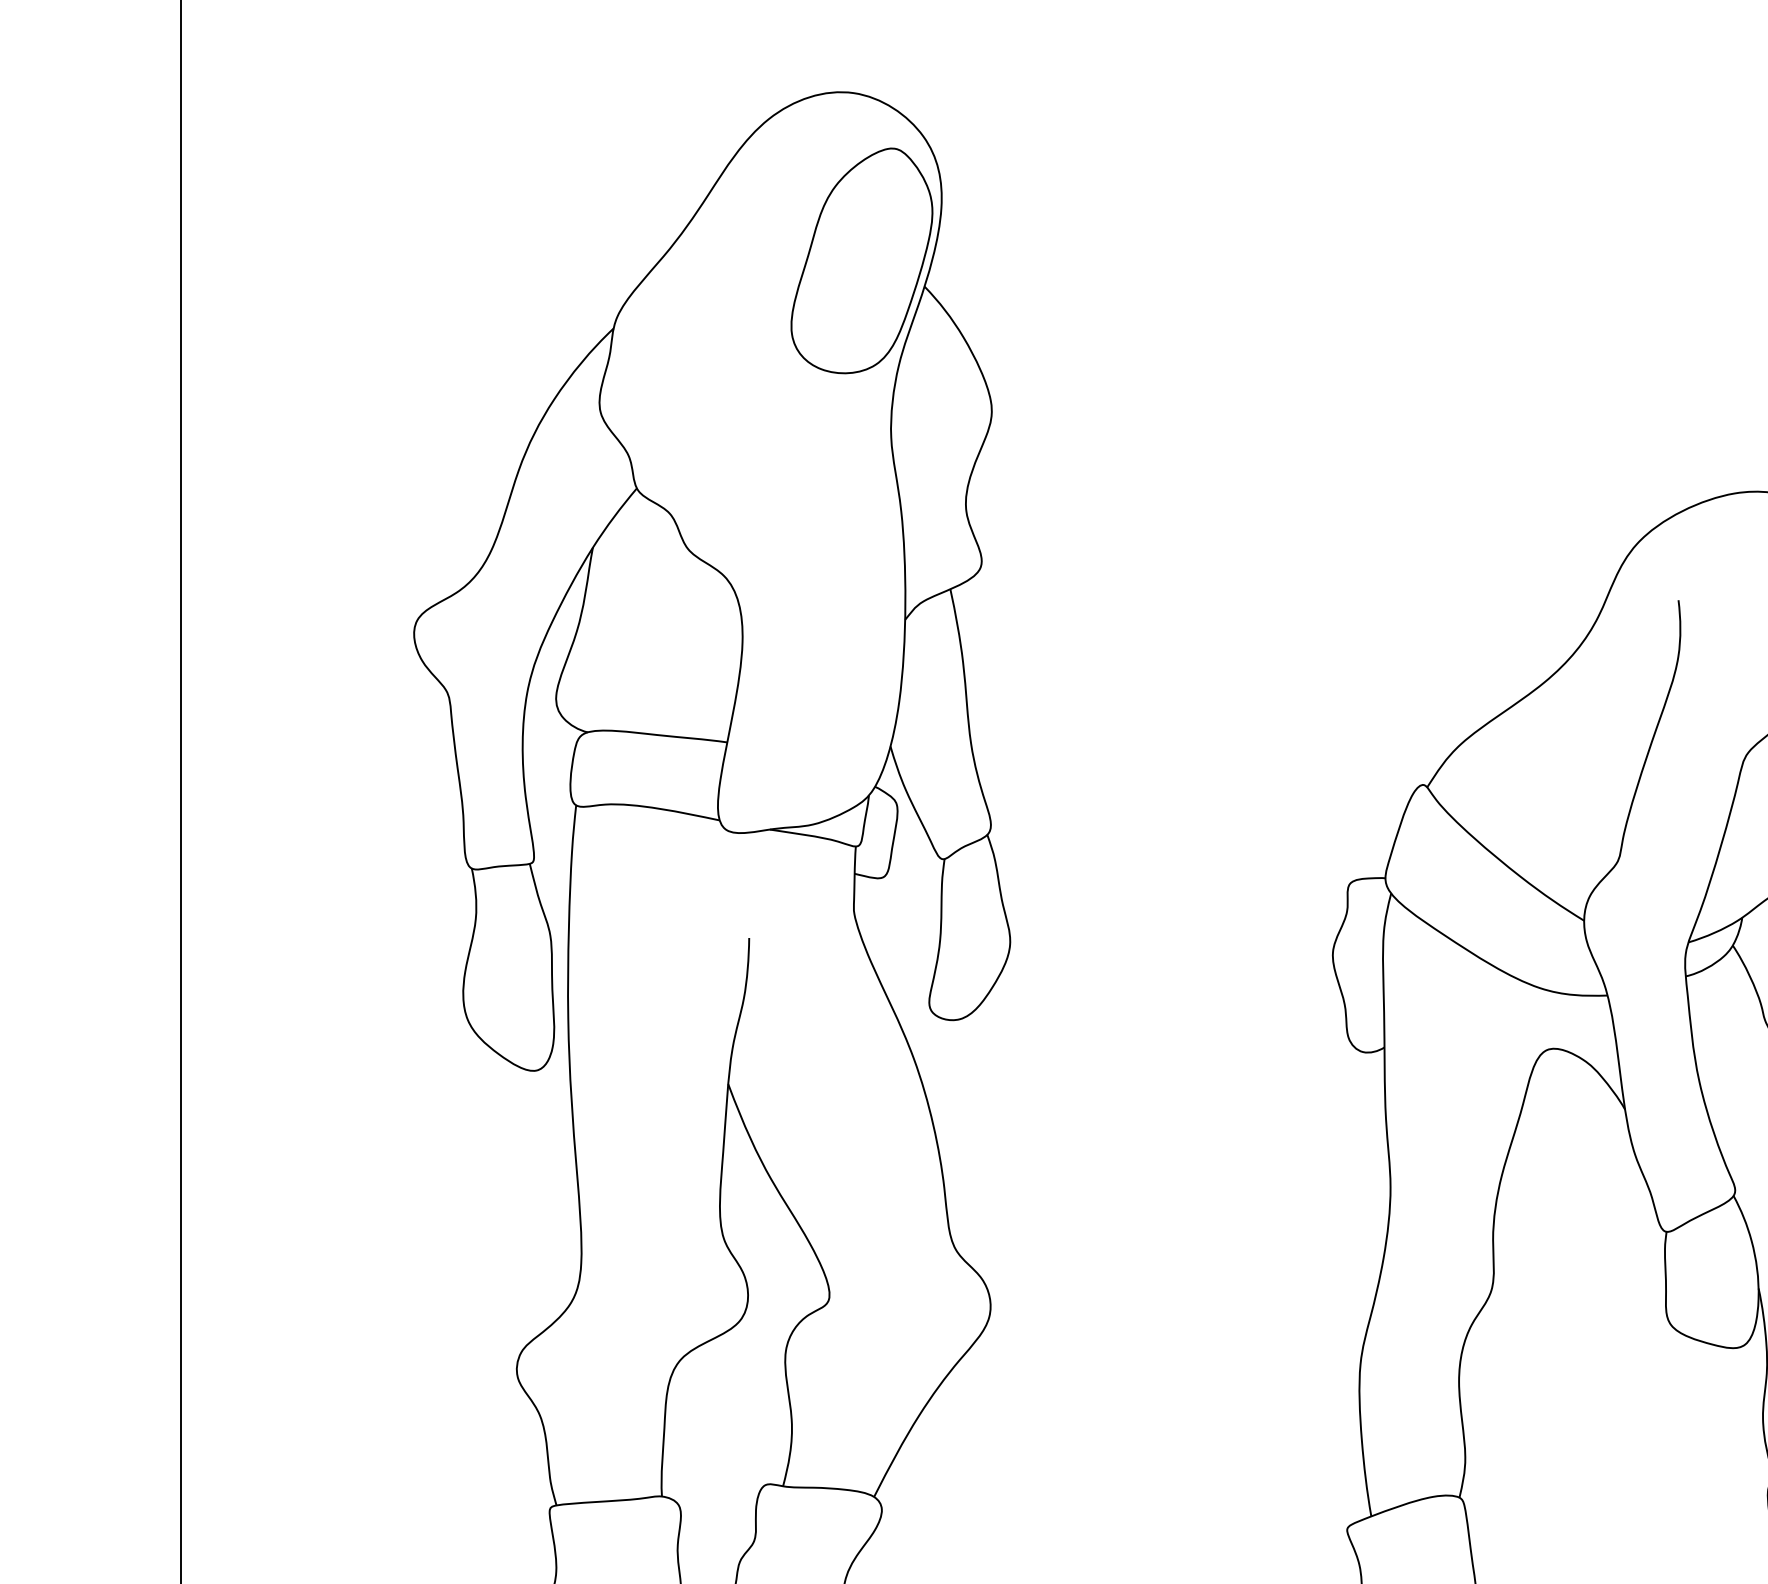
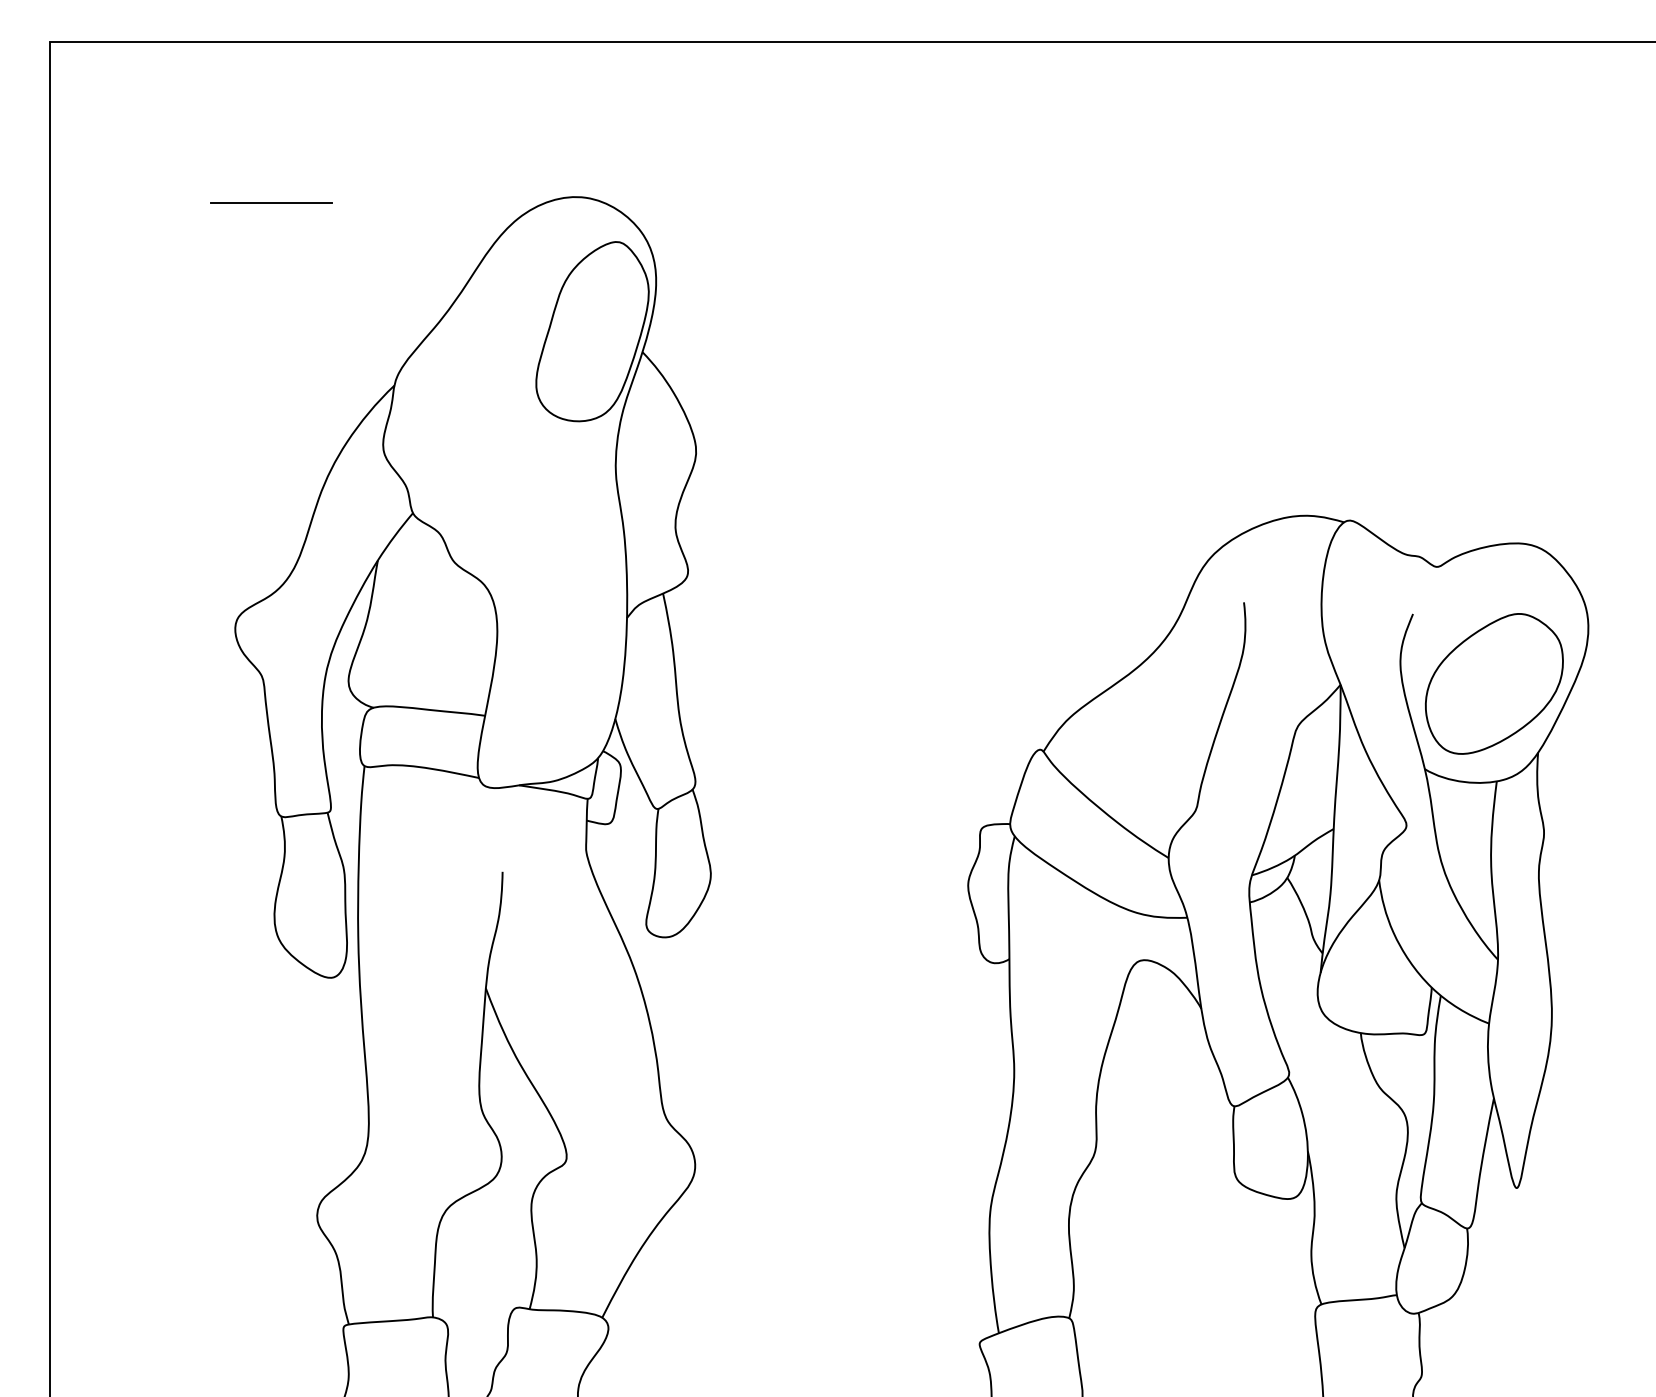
line: (458, 99) -> (270, 202), added

